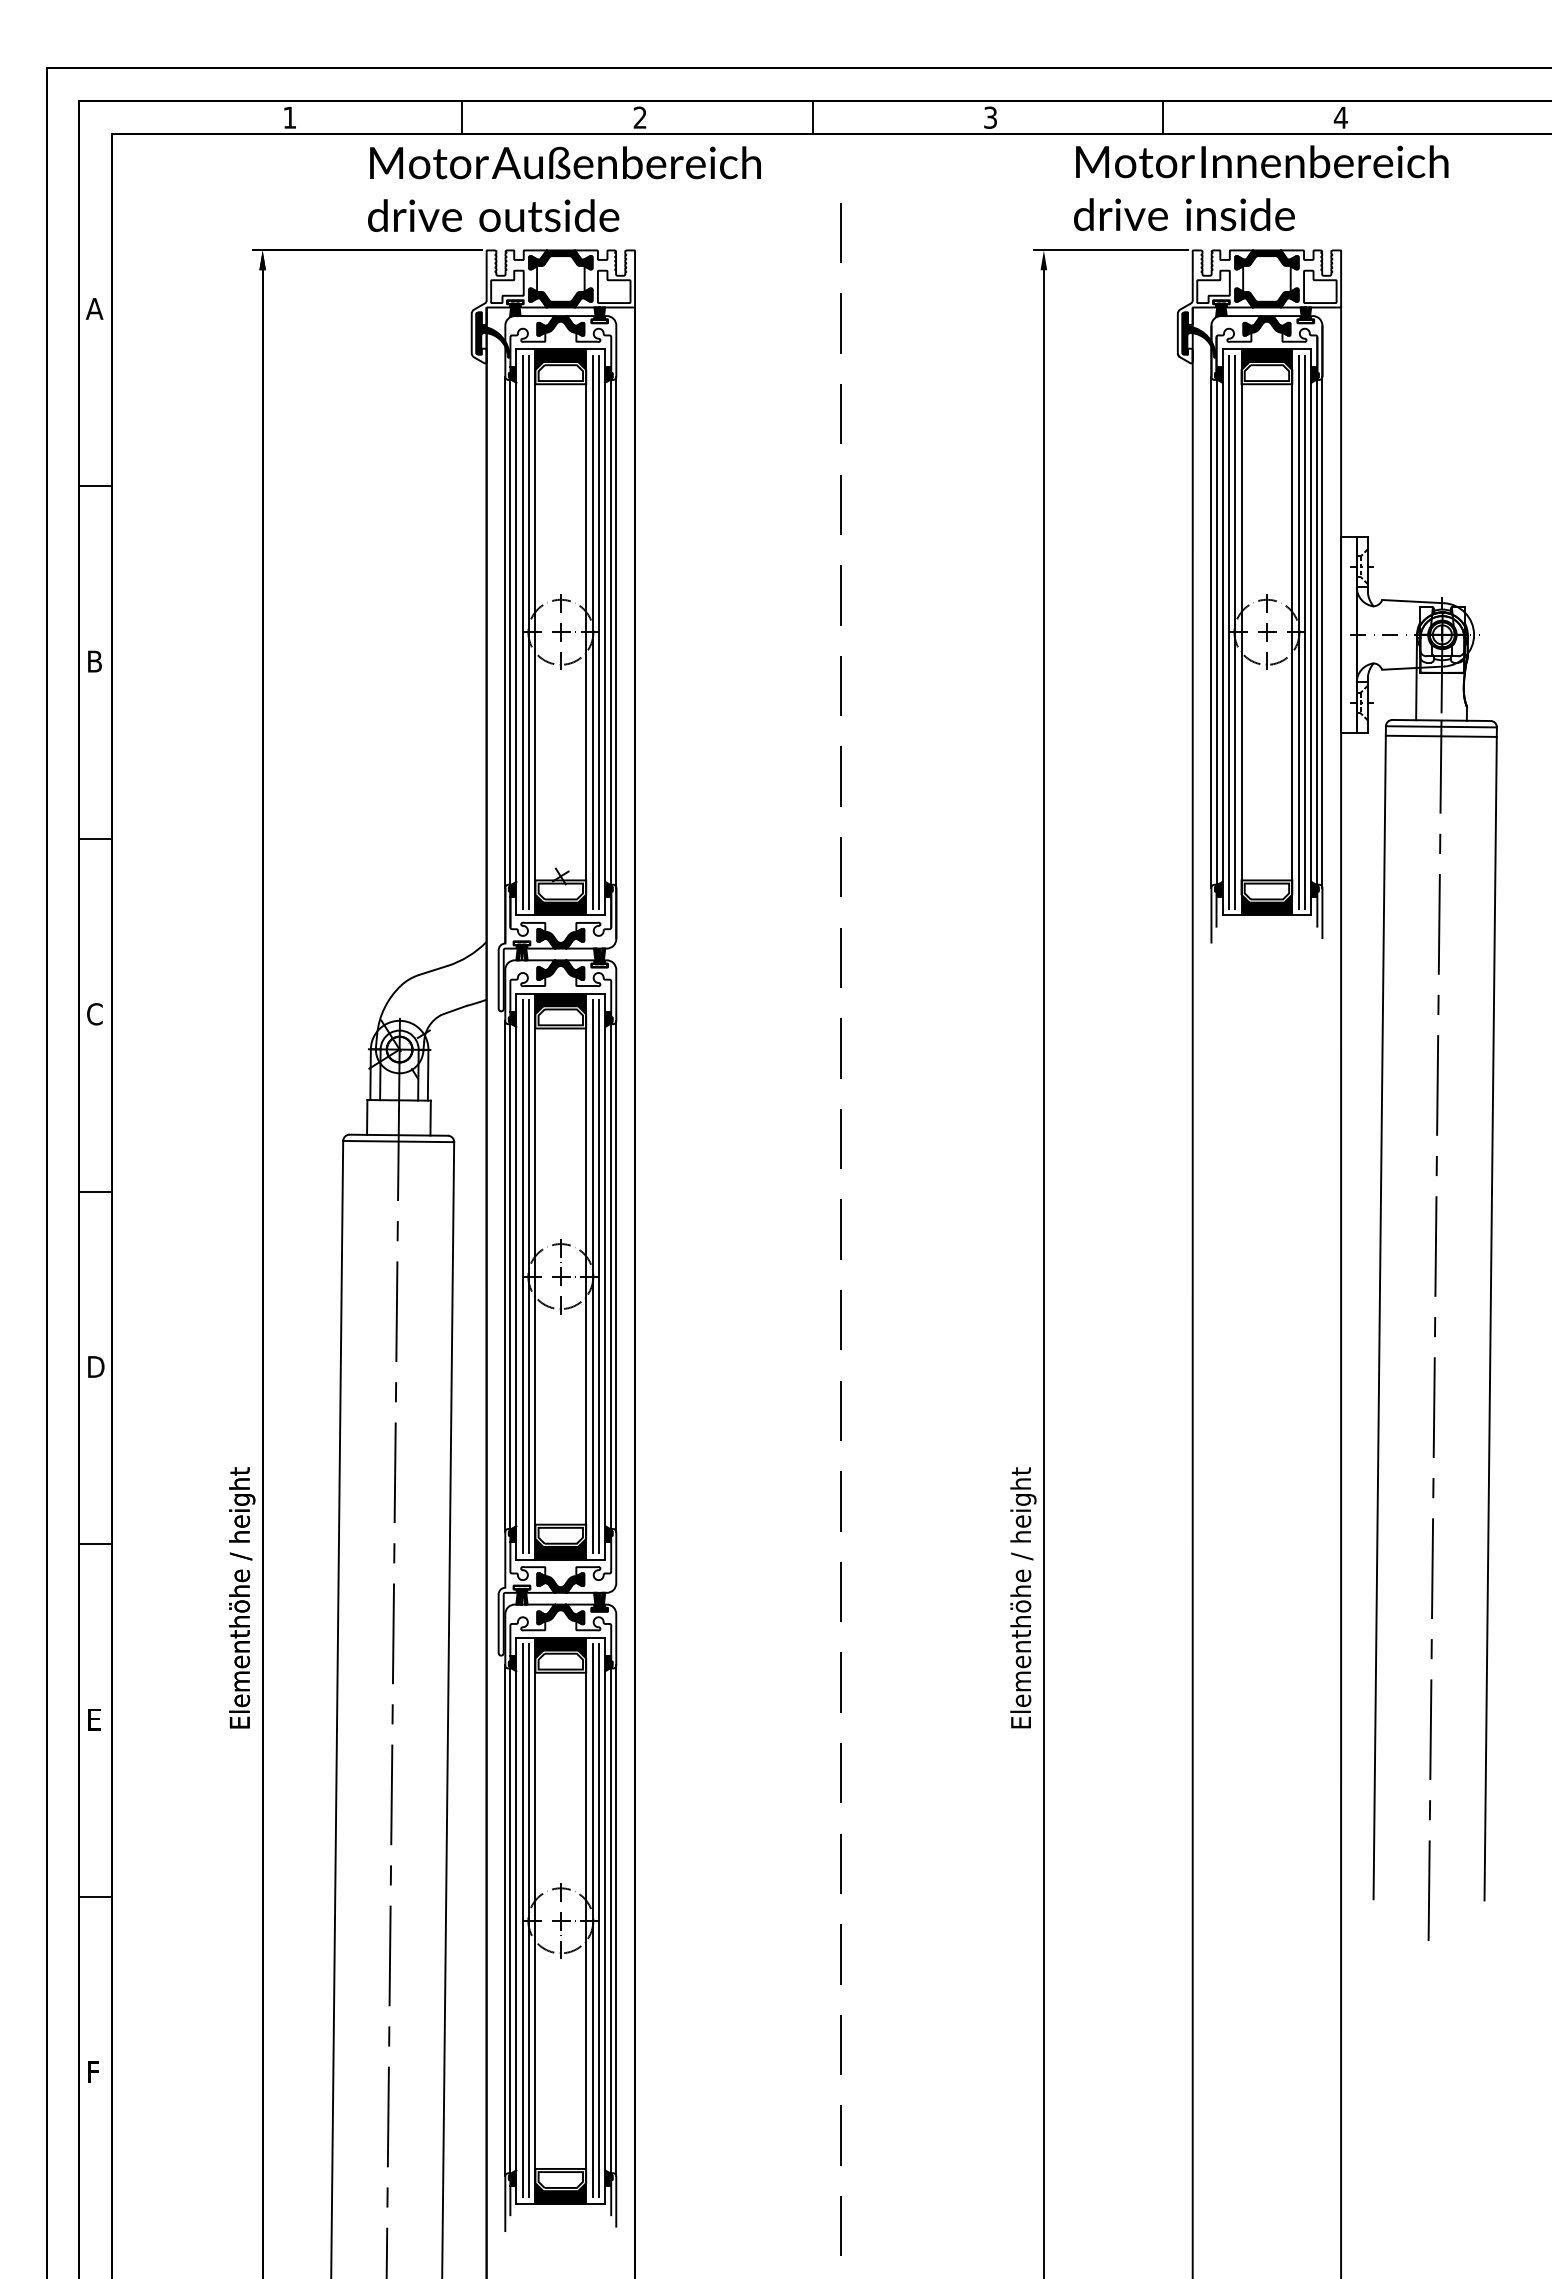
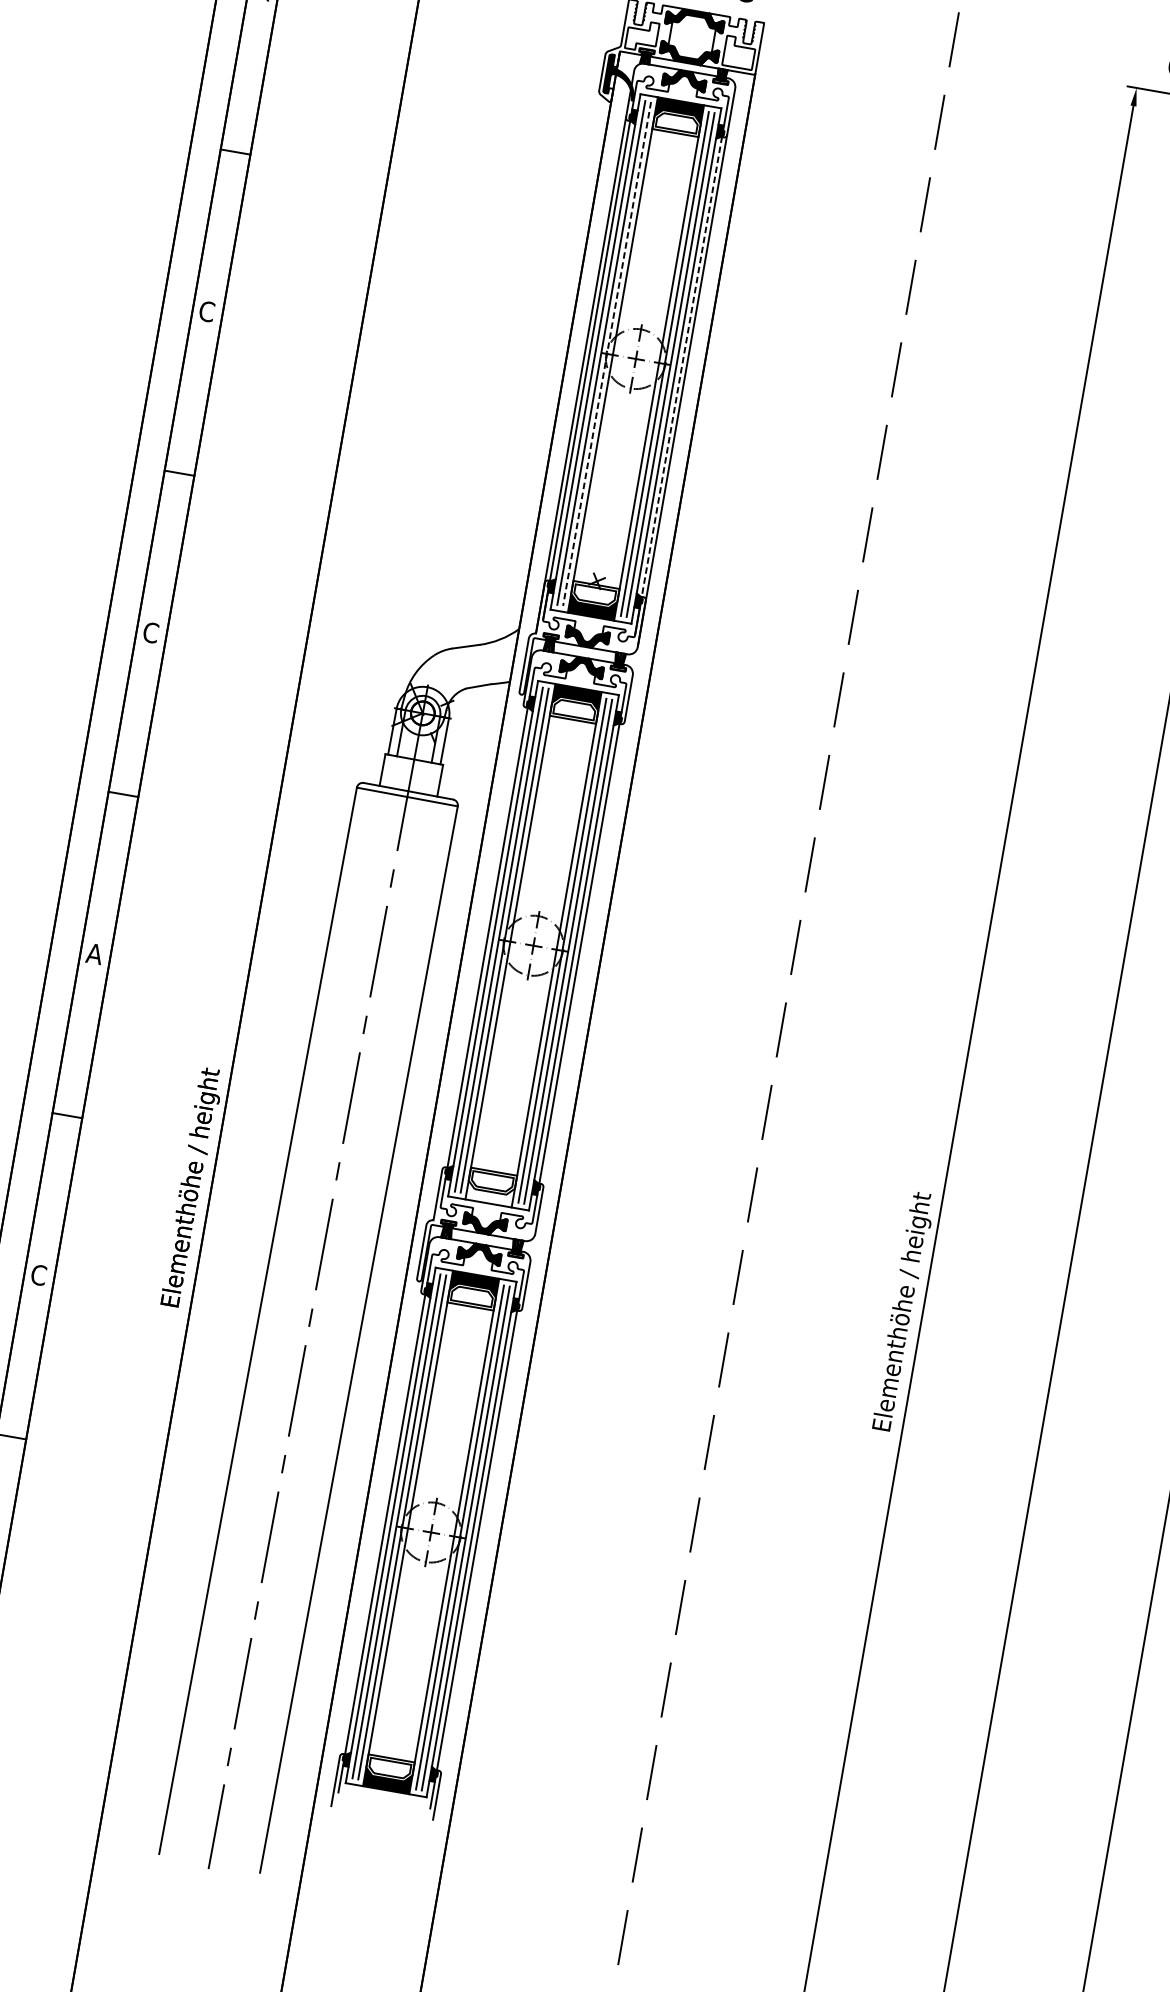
line: (529, 632) -> (607, 354), solid -> dashed
line: (611, 632) -> (682, 367), solid -> dashed
text: (94, 661) -> (206, 311), B -> C
line: (505, 1276) -> (483, 936), removed
line: (616, 1276) -> (584, 954), removed
text: (94, 1366) -> (94, 953), D -> A
fill: (560, 1548) -> (490, 1193), removed
text: (94, 1719) -> (38, 1275), E -> C
line: (505, 1920) -> (380, 1523), removed
line: (616, 1920) -> (481, 1541), removed

